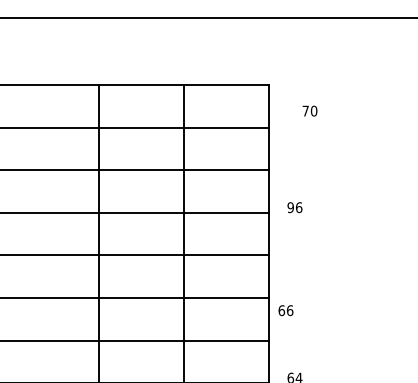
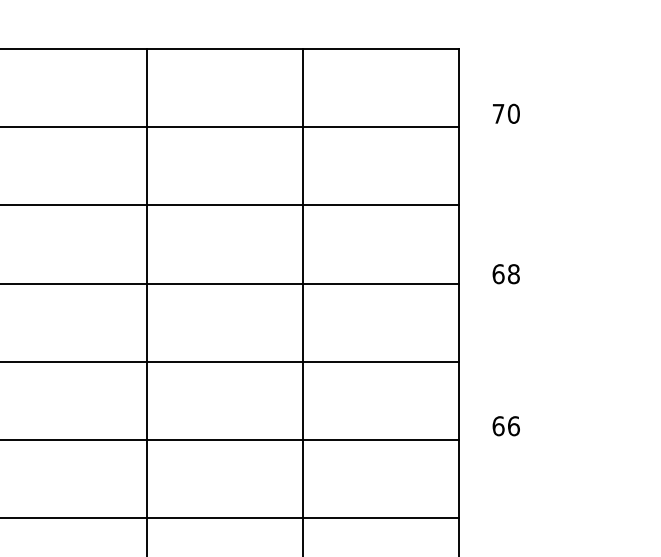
text: (309, 110) -> (505, 112), moved
text: (294, 207) -> (505, 273), 96 -> 68
text: (285, 310) -> (505, 425), moved

